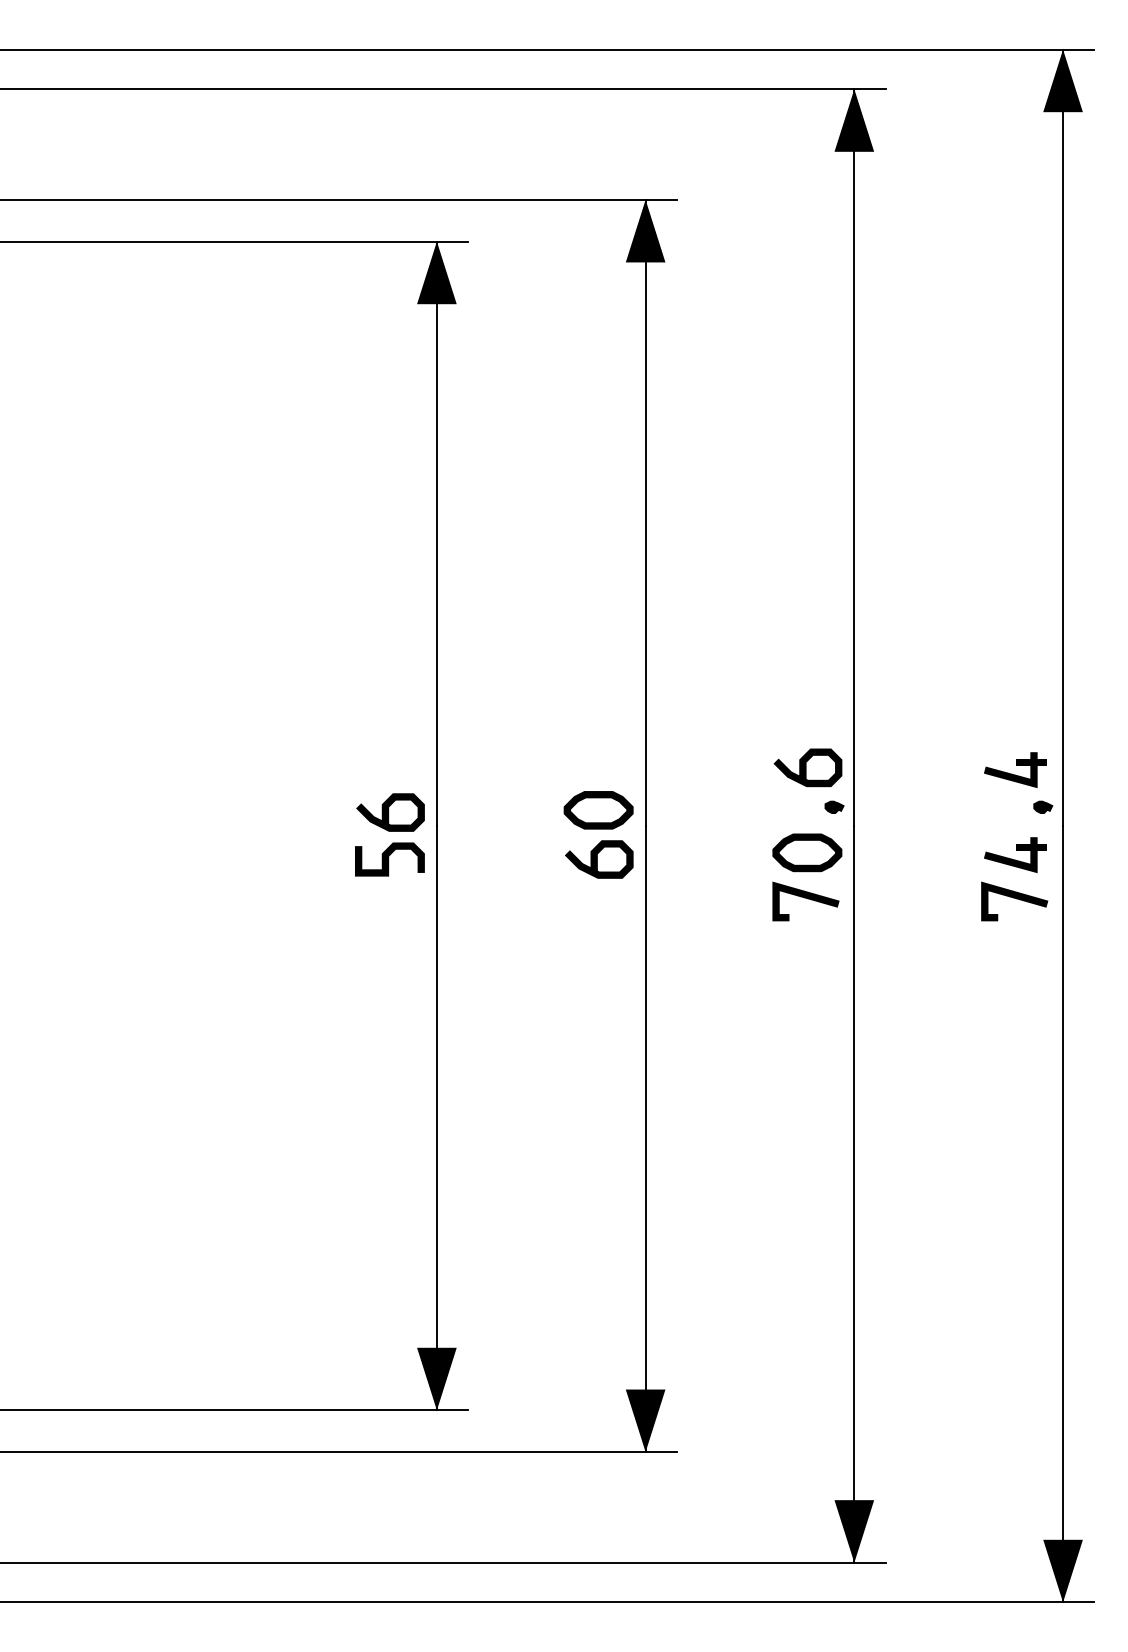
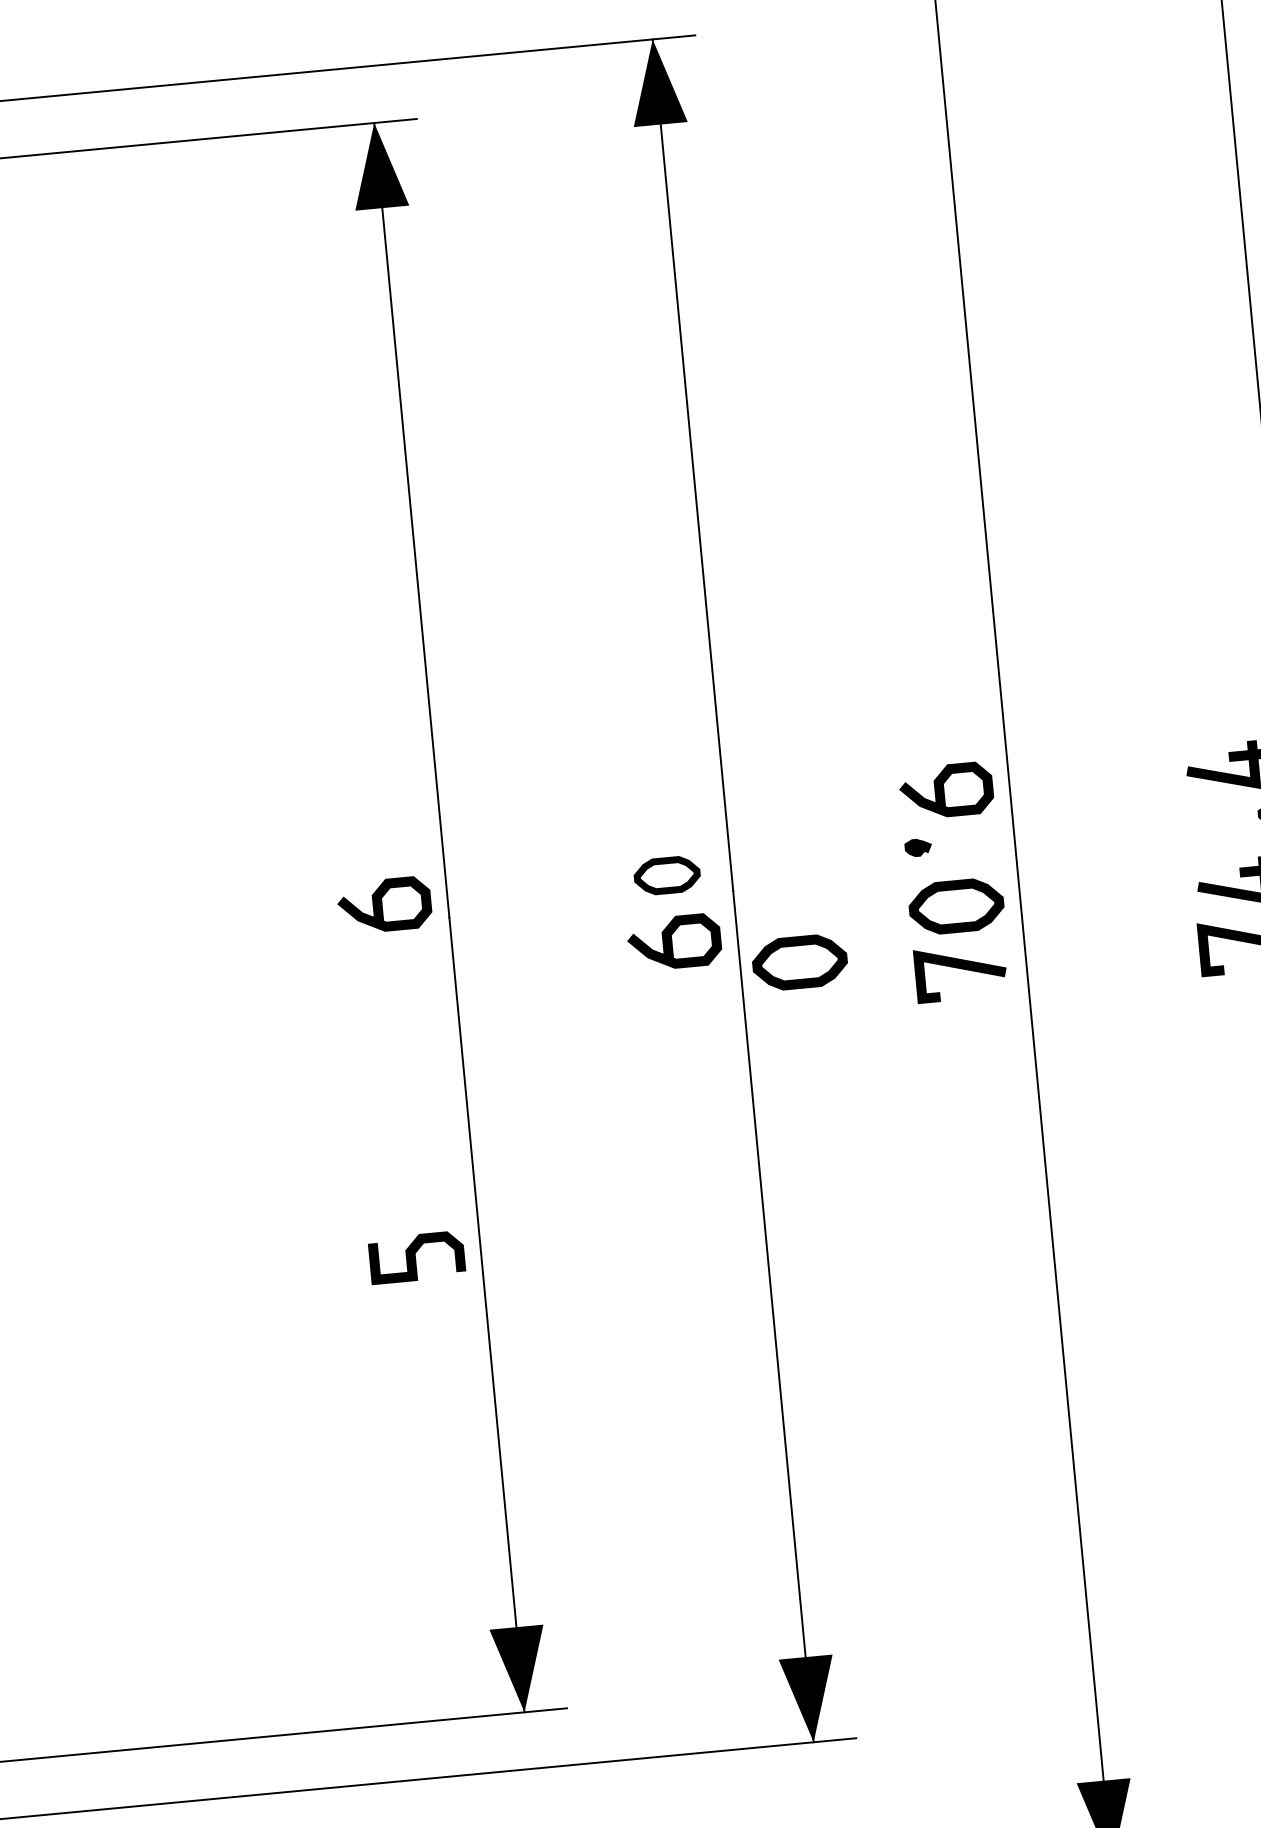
part: (834, 806) -> (918, 846), moved
part: (598, 810) -> (667, 875), size x0.7
curve: (389, 859) -> (416, 1257), moved
part: (689, 882) -> (800, 962), added

